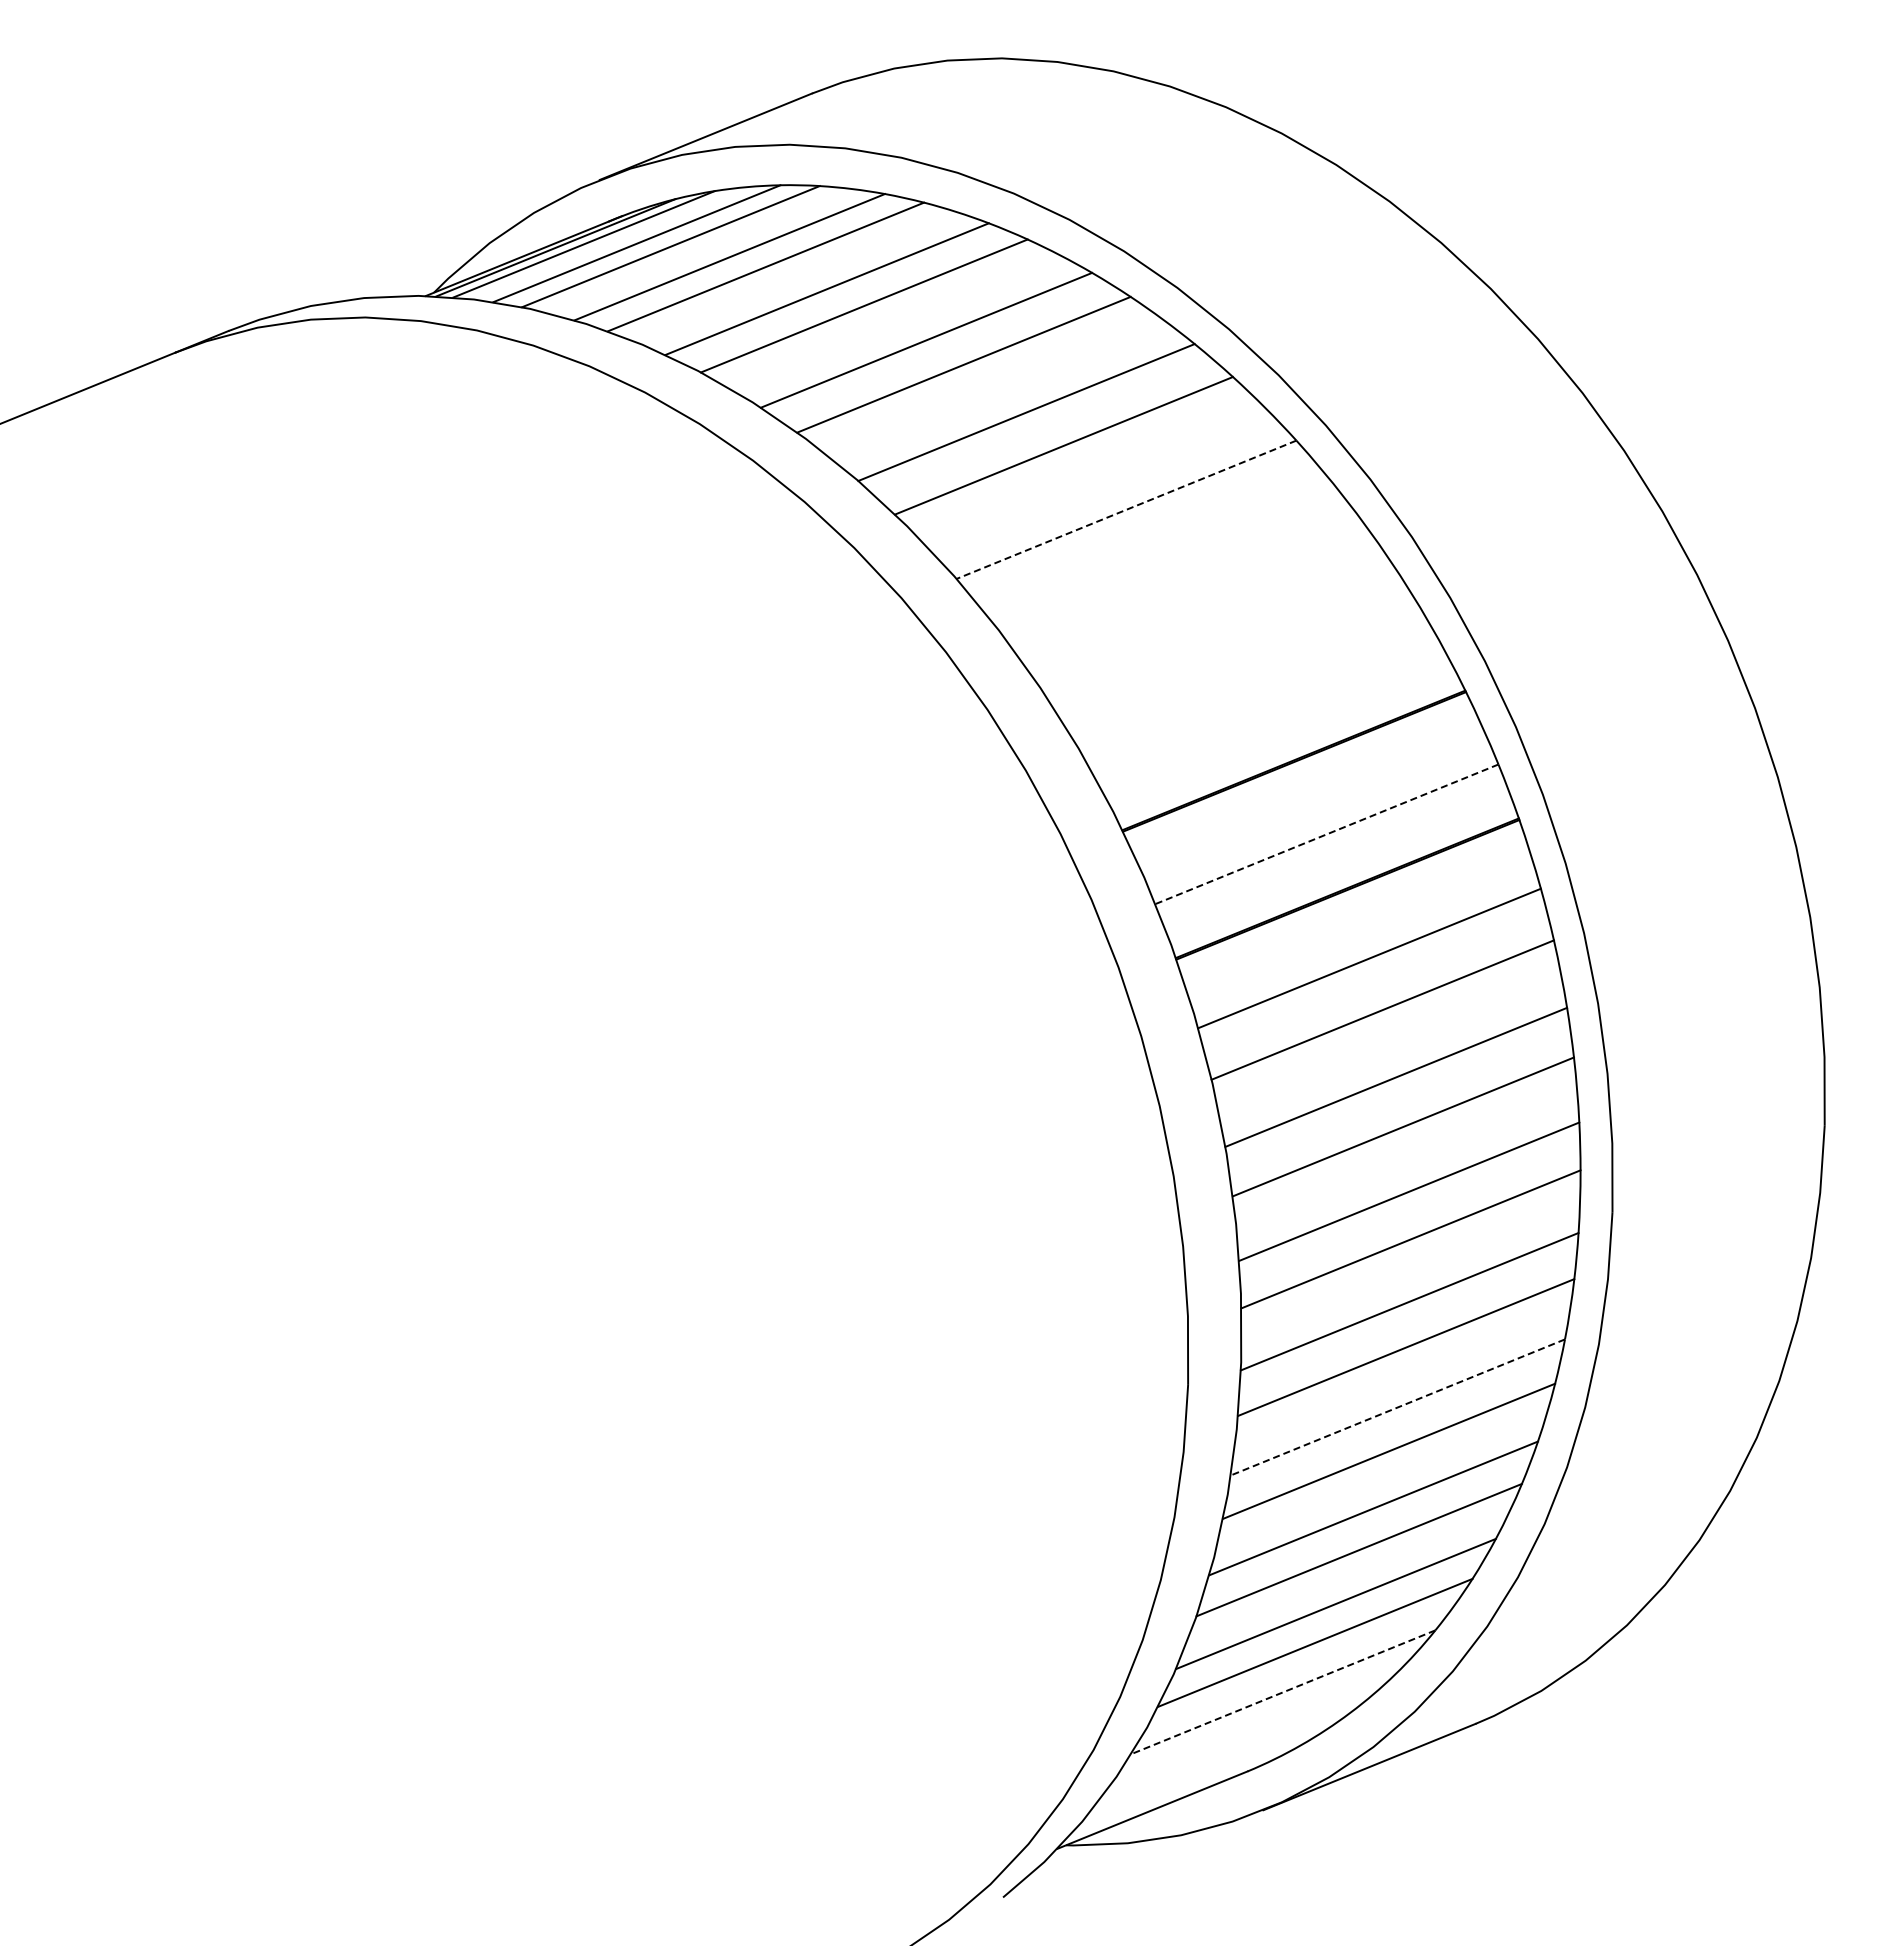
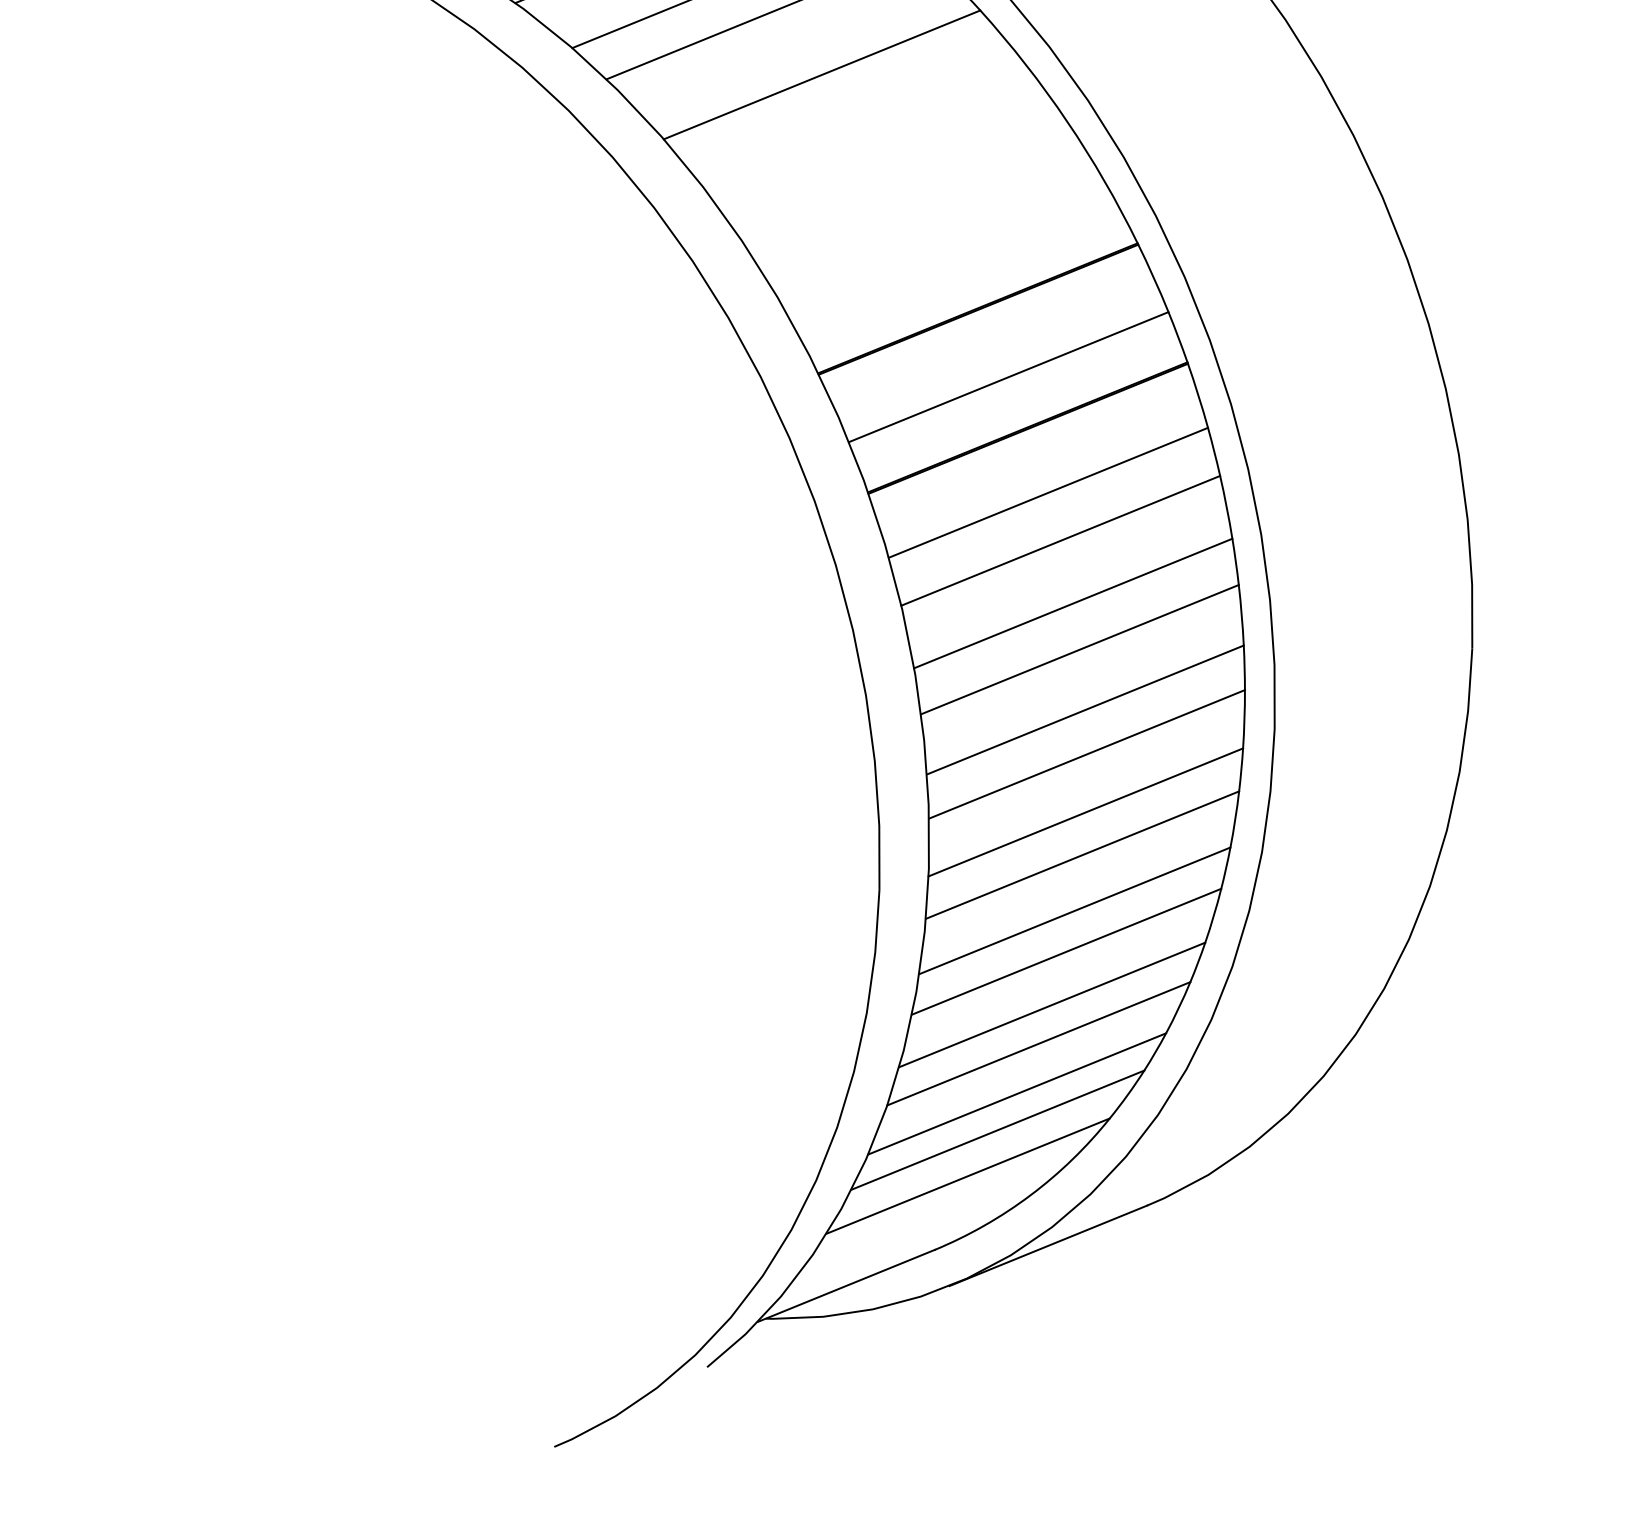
line: (1126, 509) -> (822, 74), dashed -> solid
line: (1326, 834) -> (1008, 377), dashed -> solid
line: (1397, 1407) -> (1074, 910), dashed -> solid
line: (1283, 1692) -> (968, 1176), dashed -> solid

